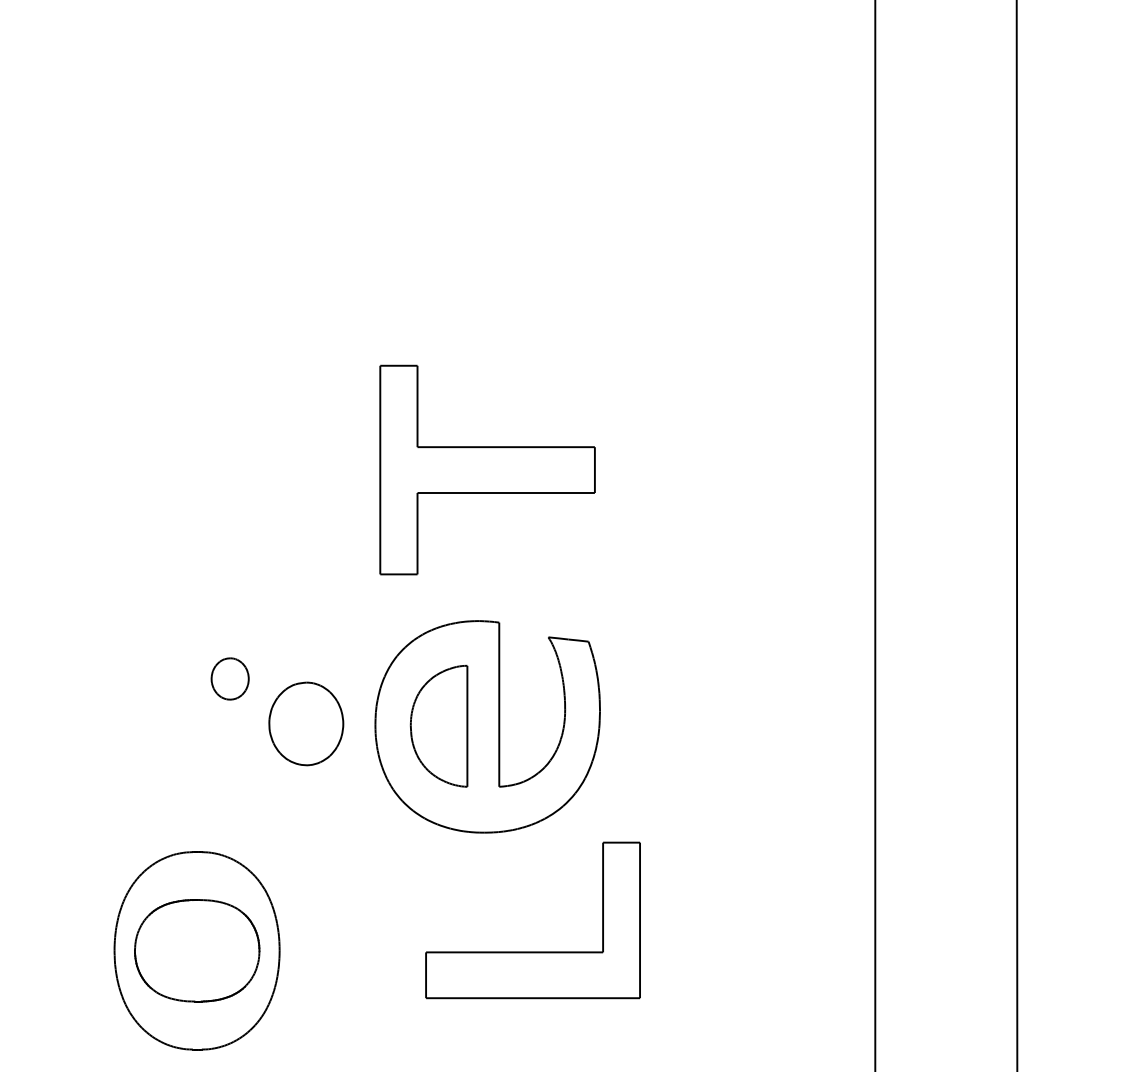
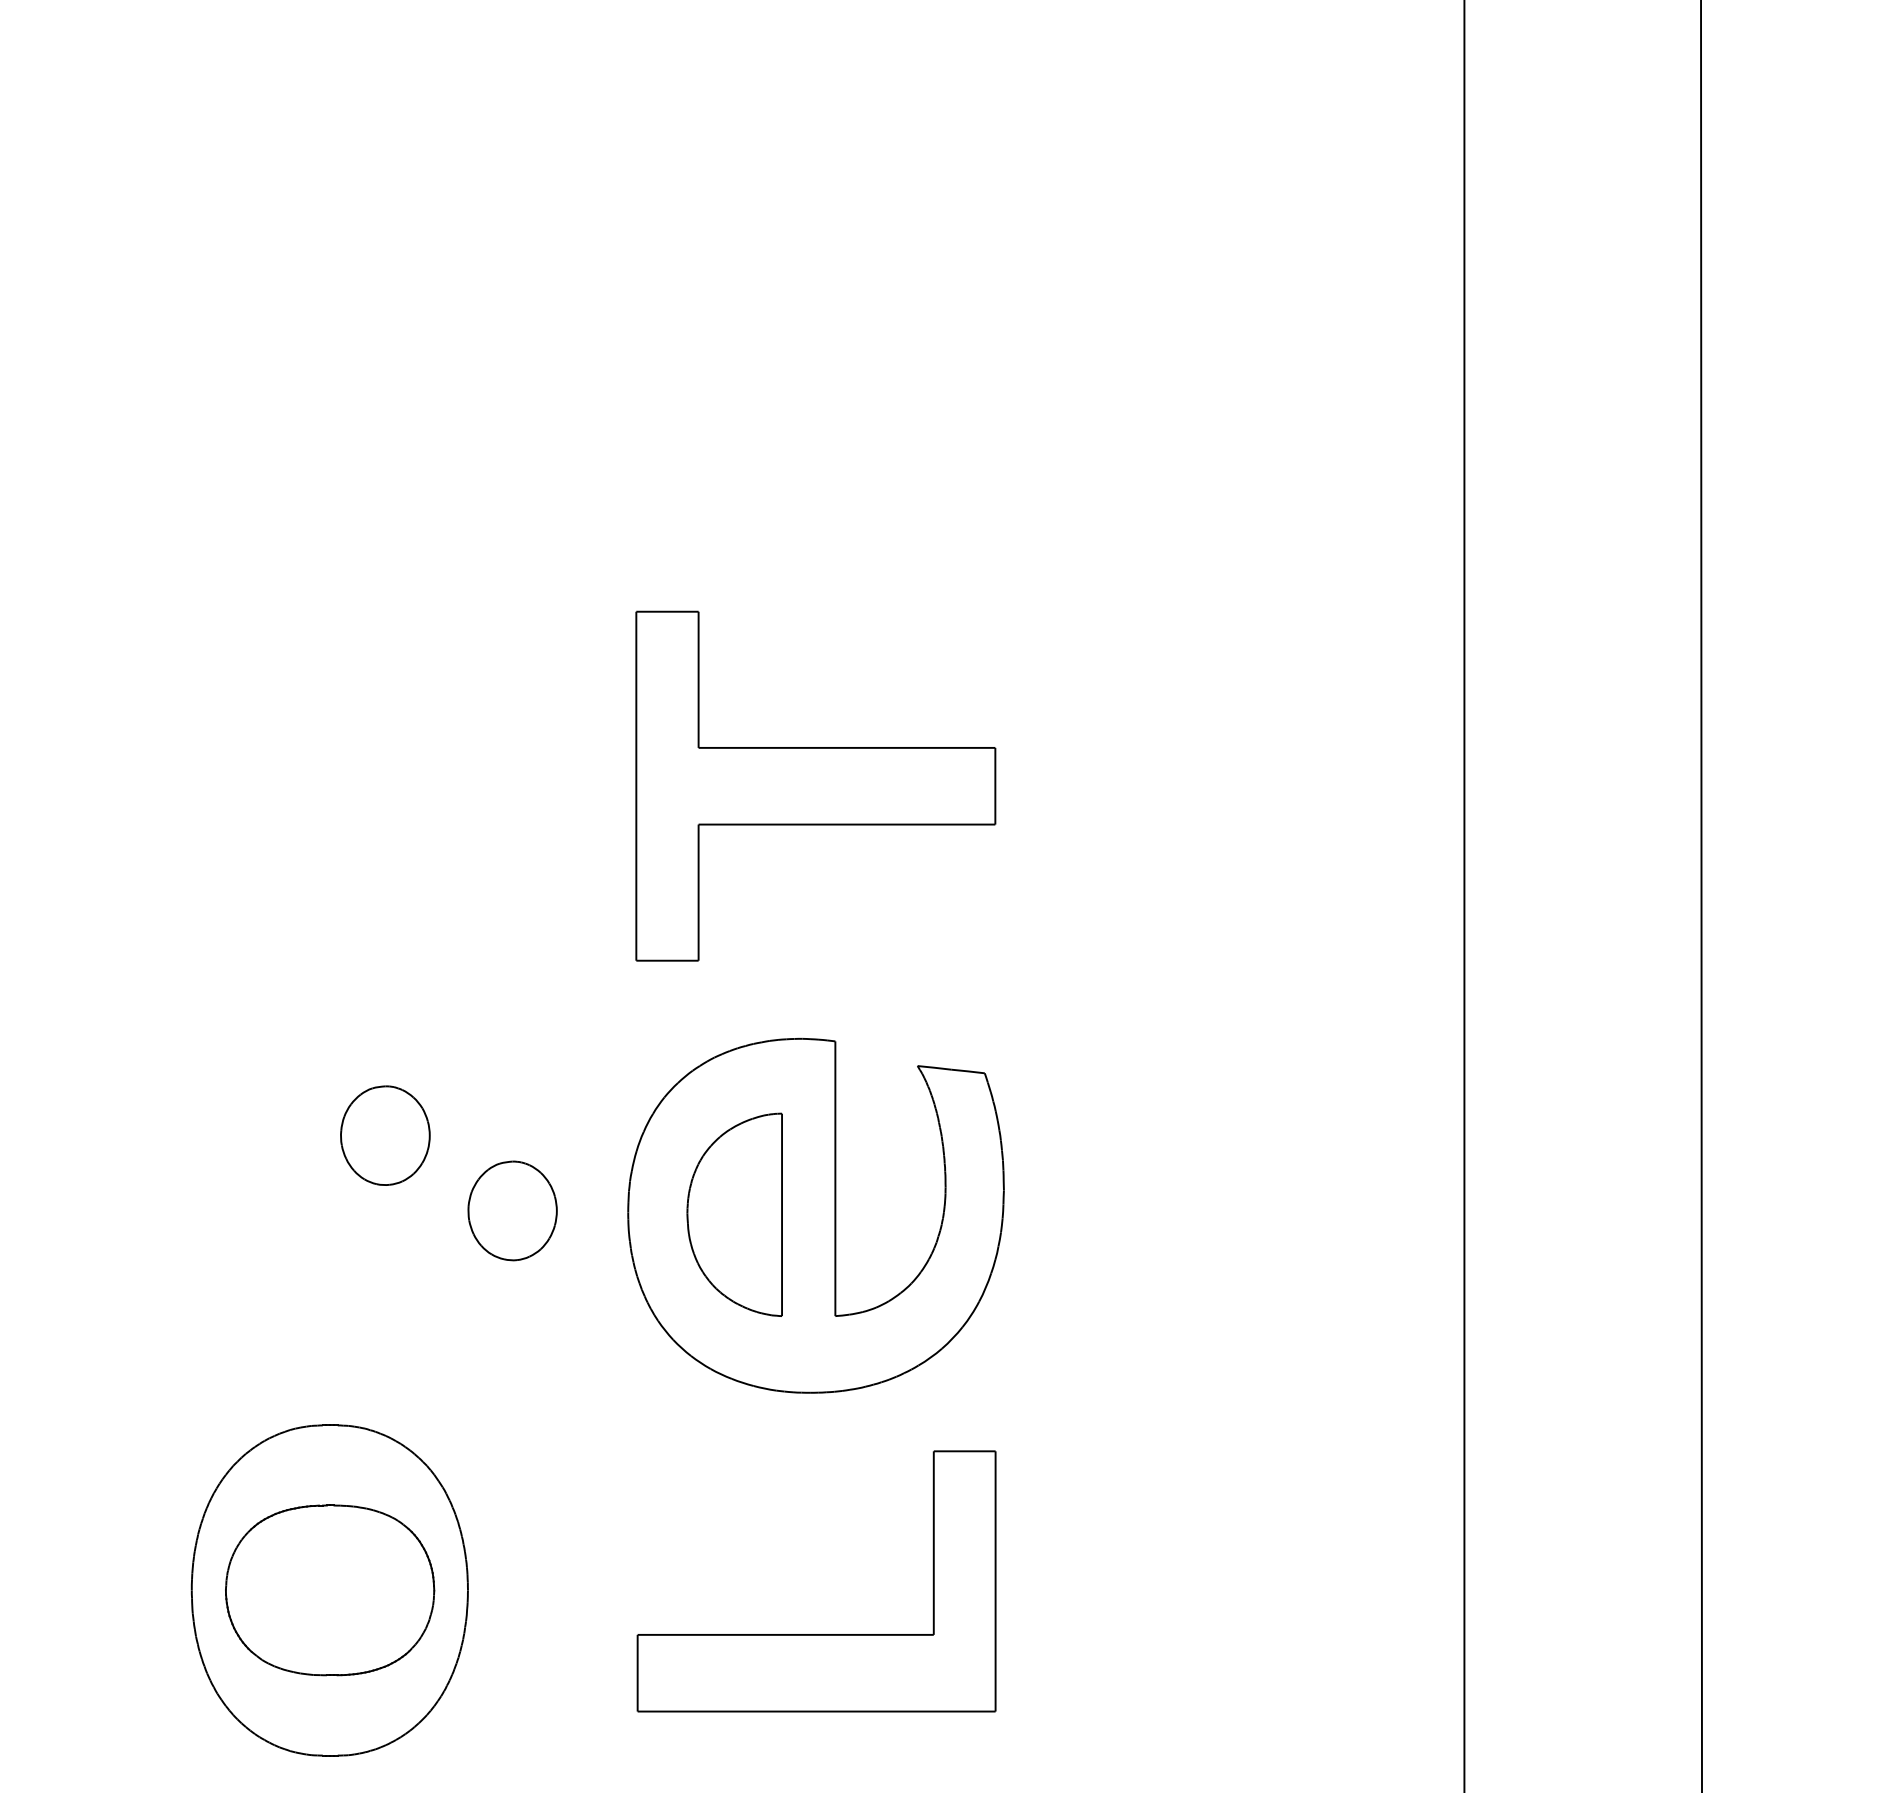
part: (229, 678) -> (384, 1134), size x1.43
part: (306, 723) -> (512, 1210), size x0.71
part: (532, 951) -> (815, 1633), moved

